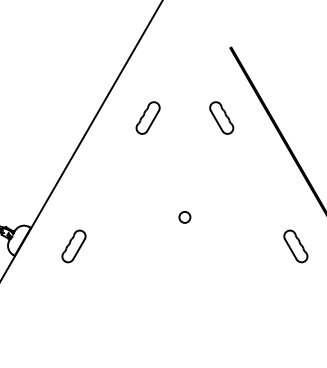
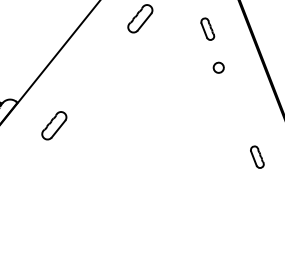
part: (221, 117) -> (207, 28), size x0.7
circle: (184, 217) -> (218, 67), moved
part: (295, 246) -> (257, 157), size x0.7

